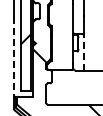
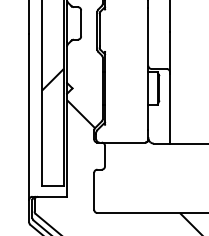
line: (83, 52) -> (169, 106), dashed -> solid
line: (14, 57) -> (29, 116), dashed -> solid

